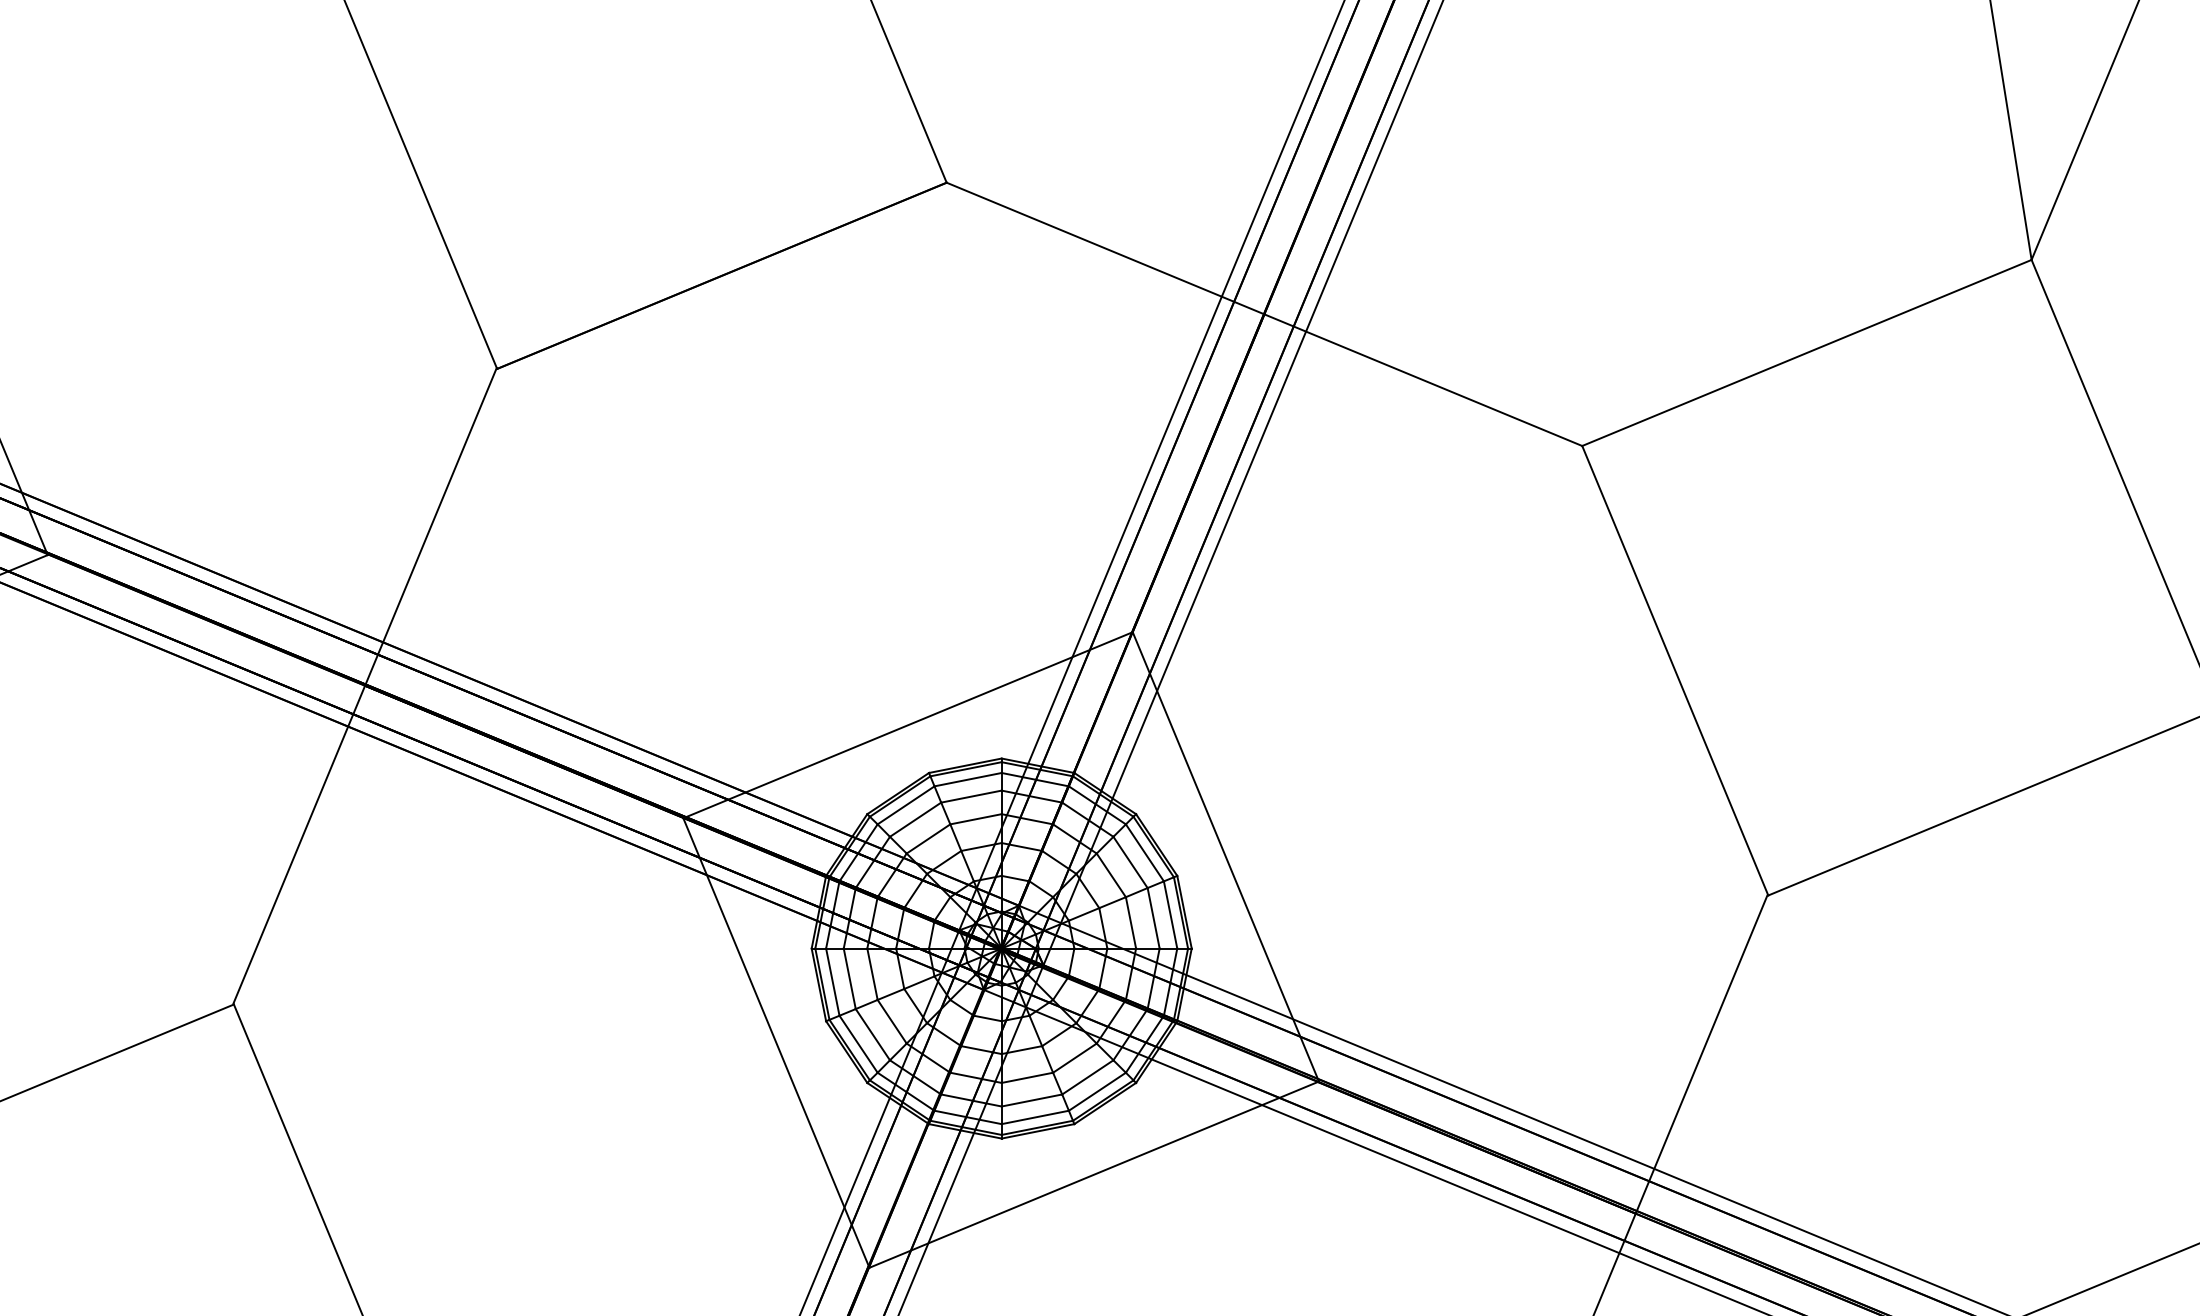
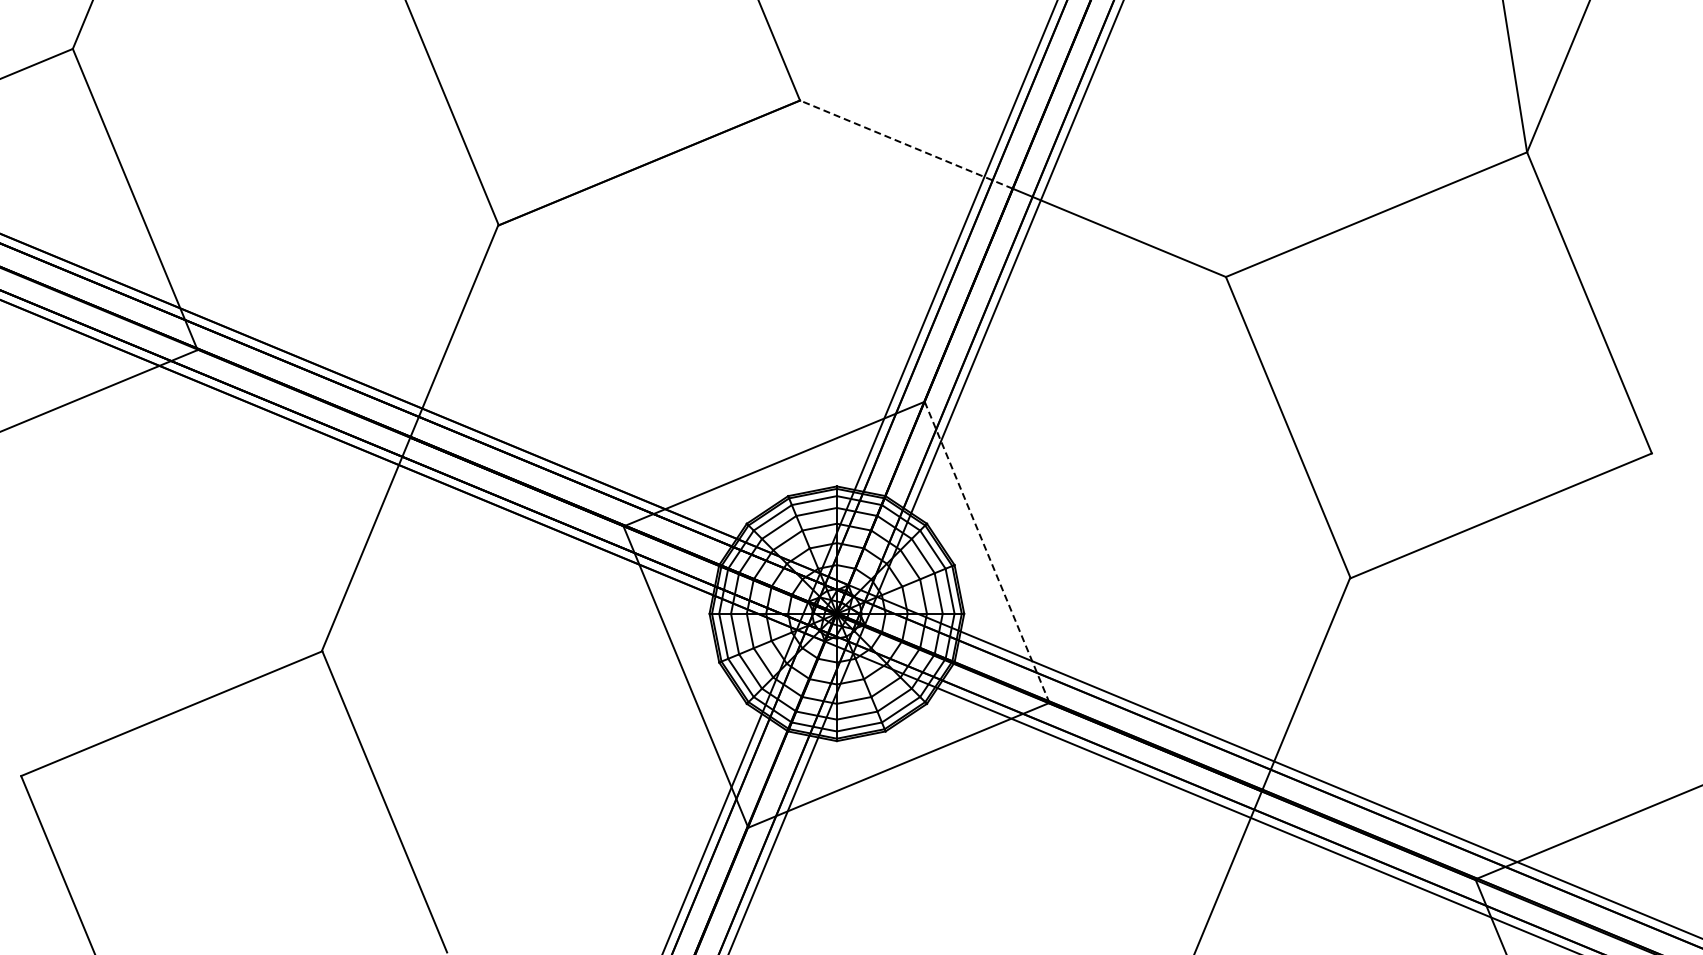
line: (1105, 248) -> (906, 144), solid -> dashed
line: (1226, 857) -> (987, 552), solid -> dashed

